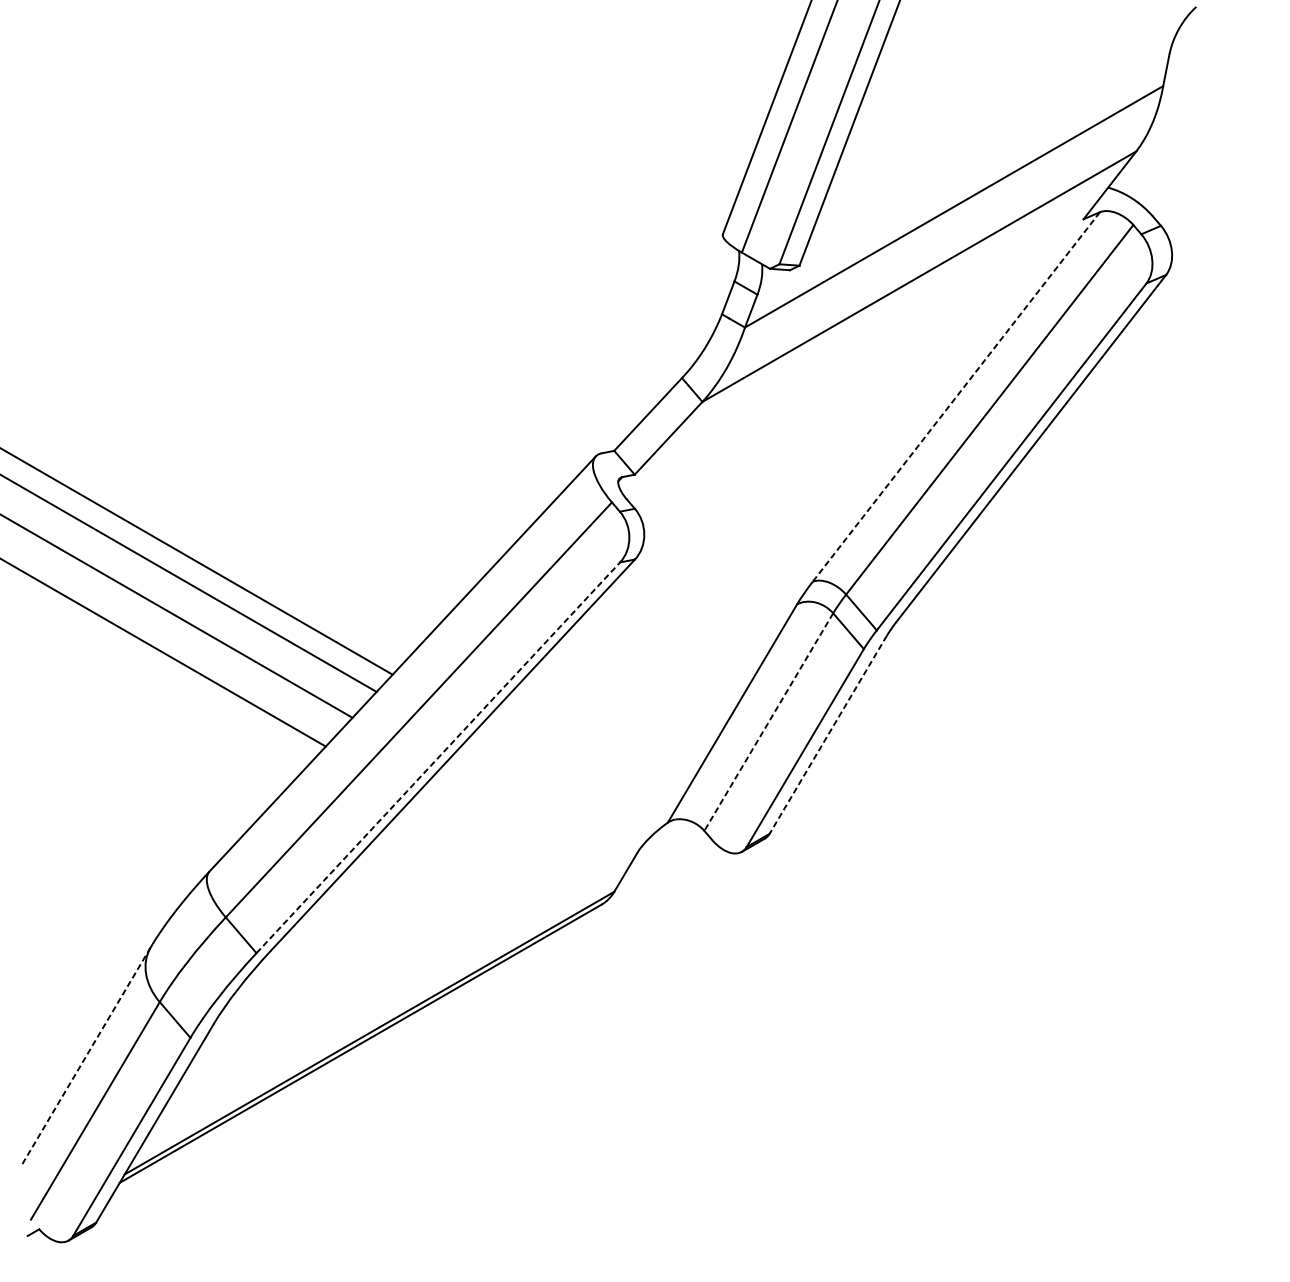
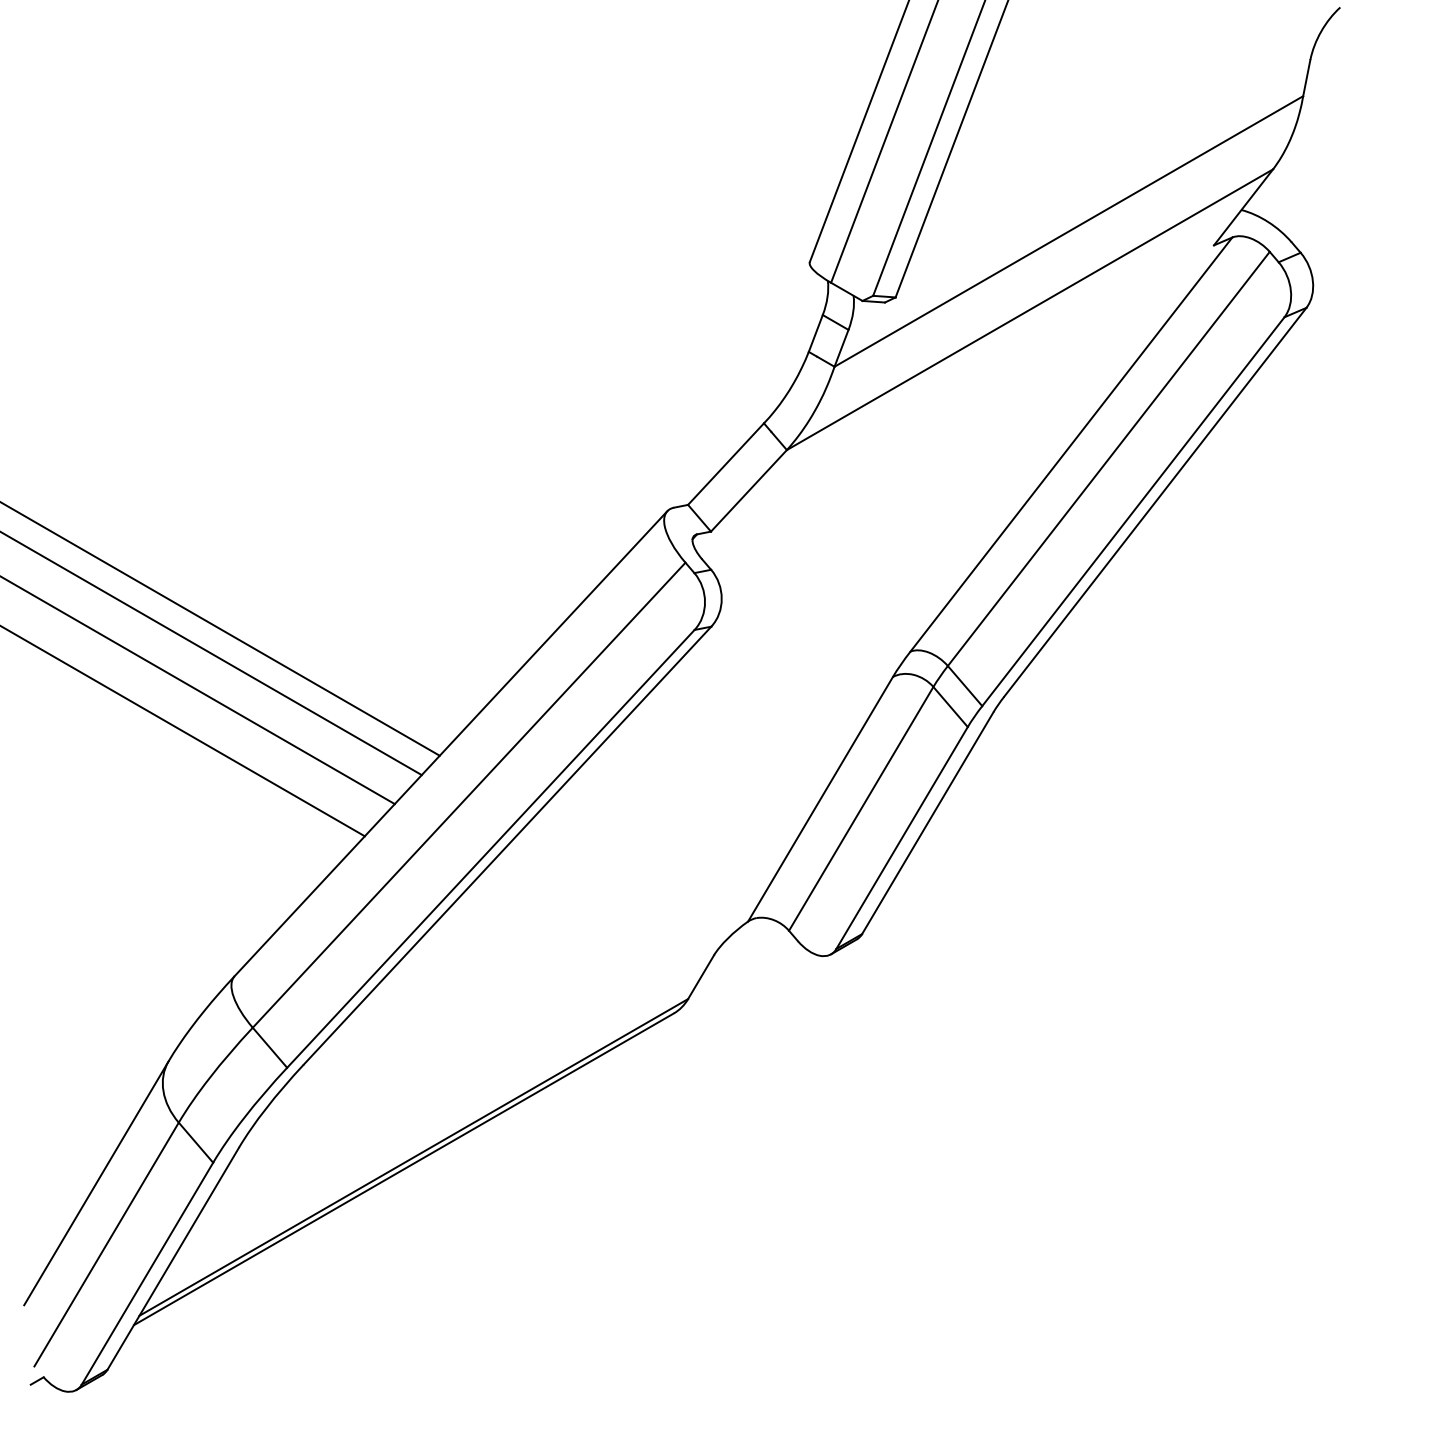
line: (956, 396) -> (1071, 444), dashed -> solid
line: (769, 721) -> (861, 808), dashed -> solid
line: (827, 735) -> (927, 823), dashed -> solid
line: (438, 757) -> (491, 848), dashed -> solid
line: (86, 1056) -> (96, 1183), dashed -> solid

